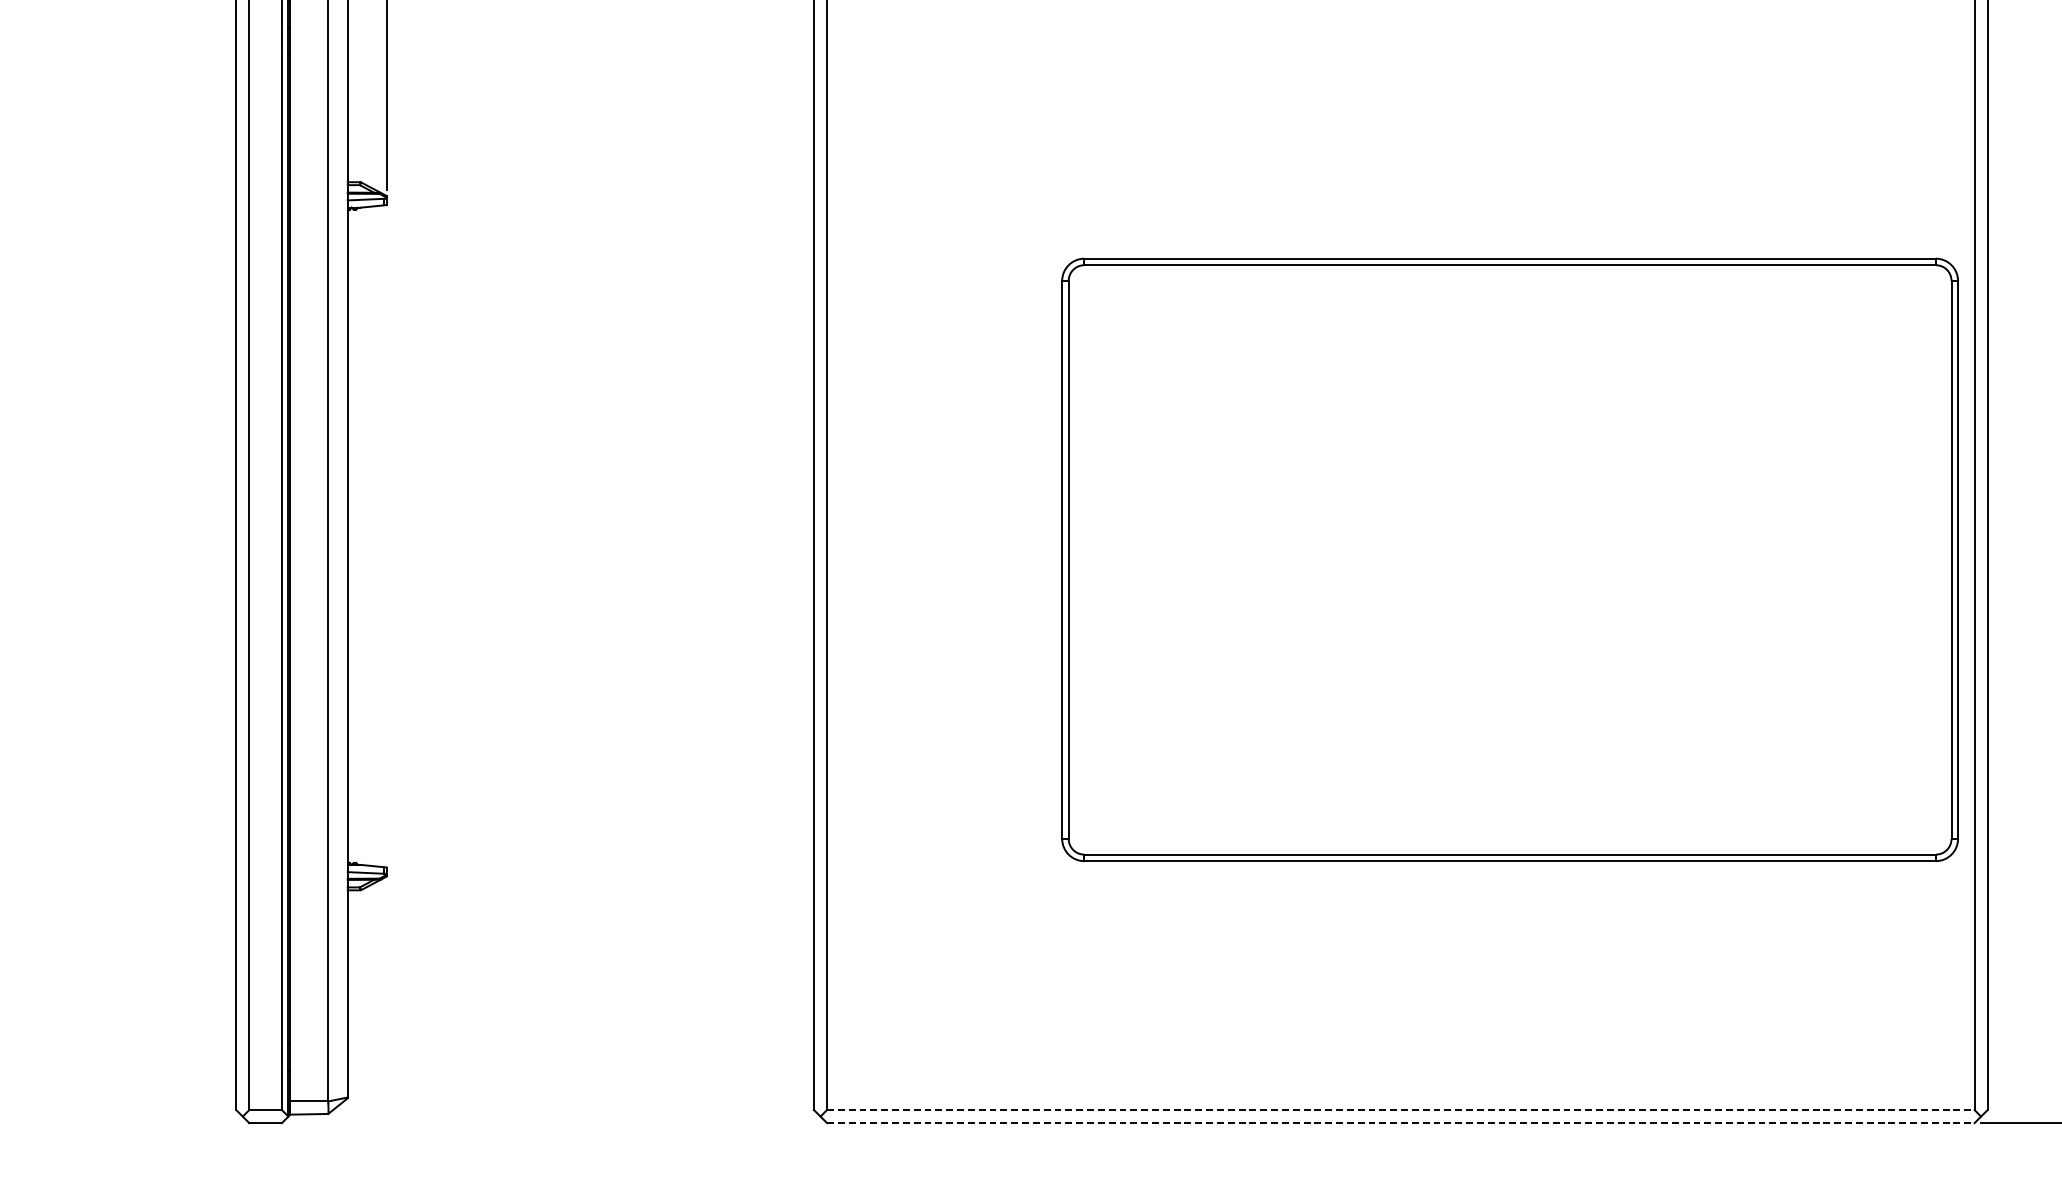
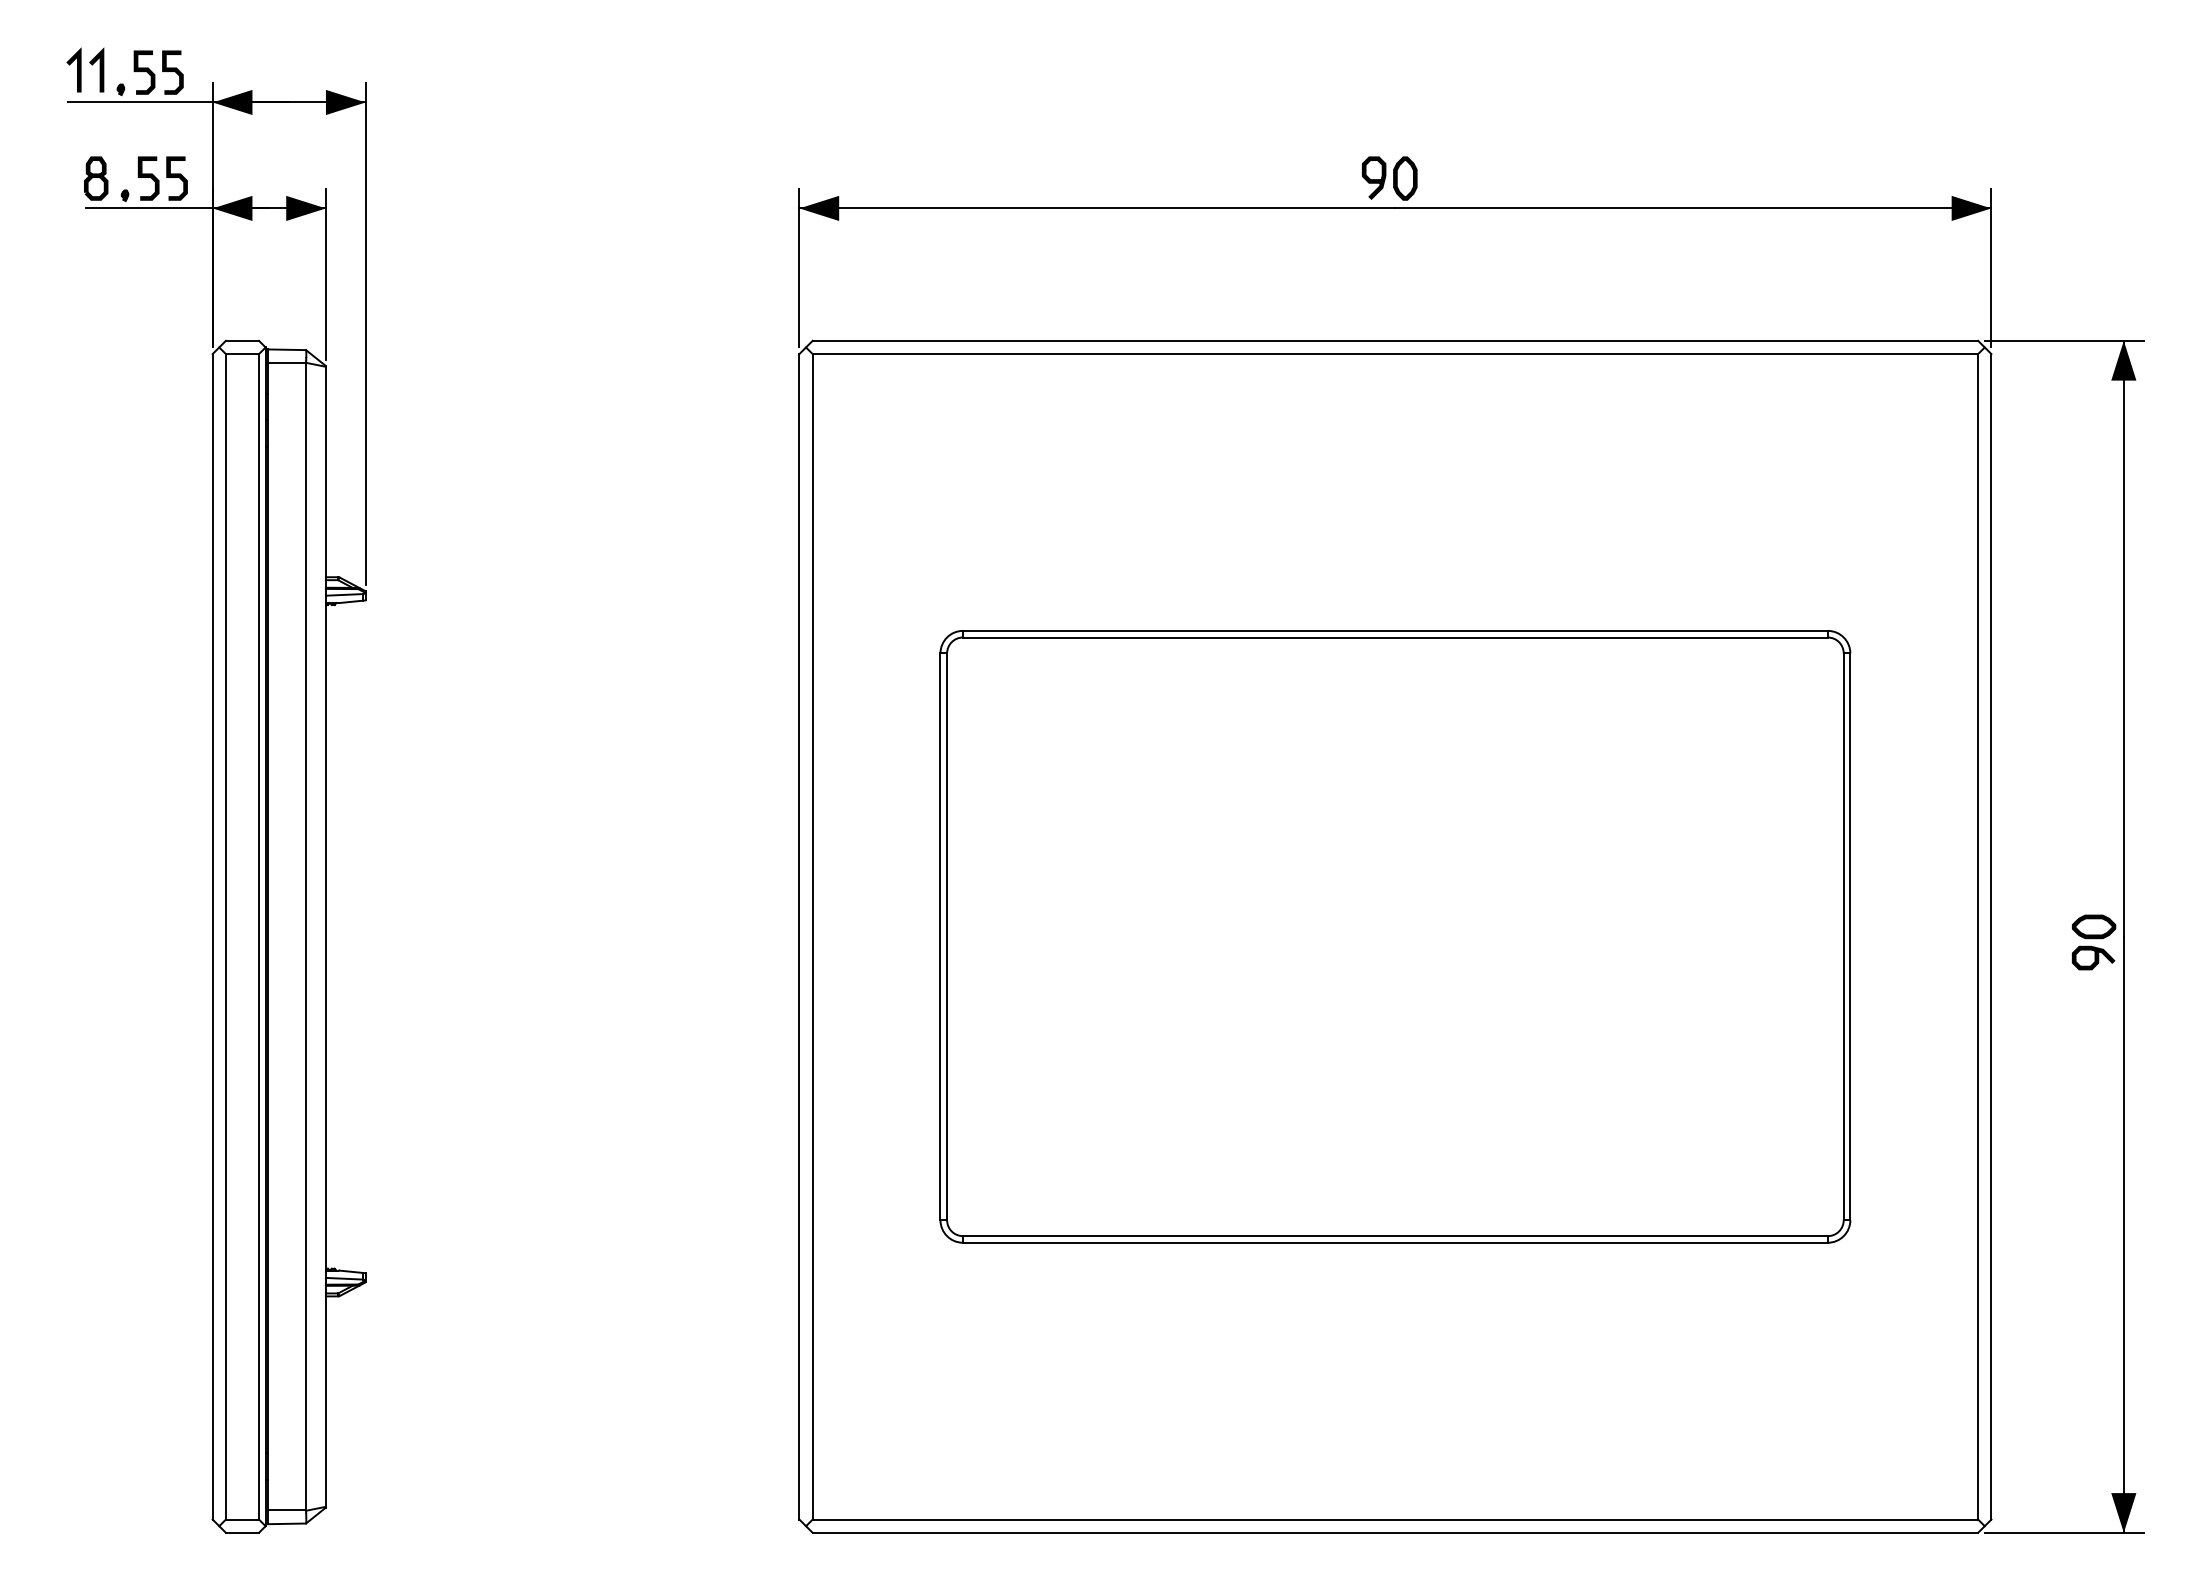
part: (1510, 559) -> (1395, 936), moved
line: (1400, 1109) -> (1395, 1519), dashed -> solid
line: (1400, 1122) -> (1395, 1532), dashed -> solid

